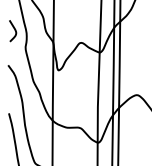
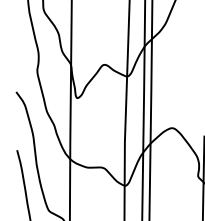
curve: (14, 29) -> (23, 48), removed

